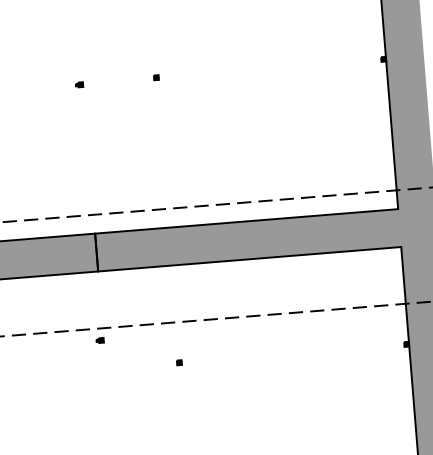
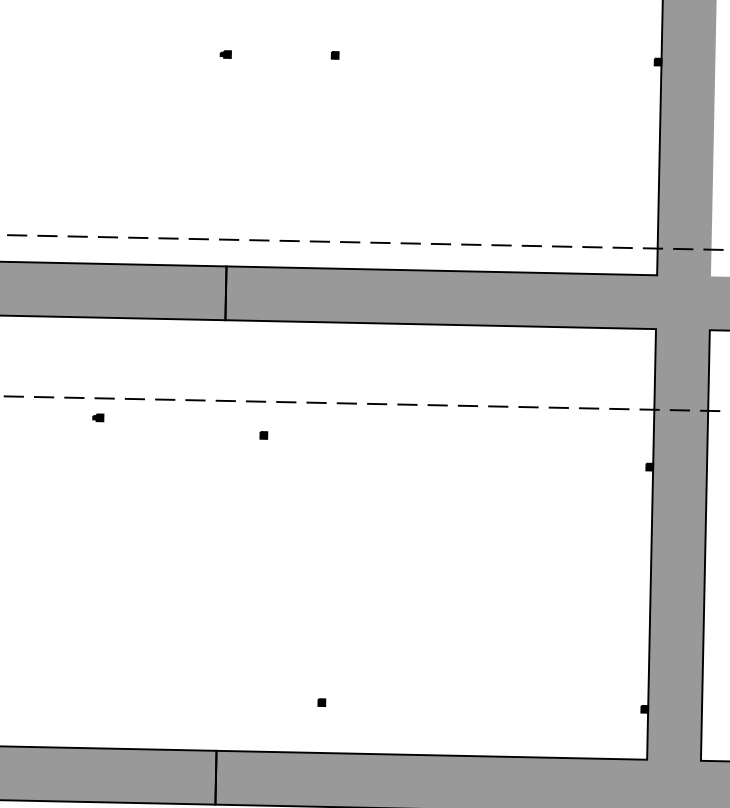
part: (100, 340) -> (98, 417), moved
part: (179, 362) -> (263, 435), moved

